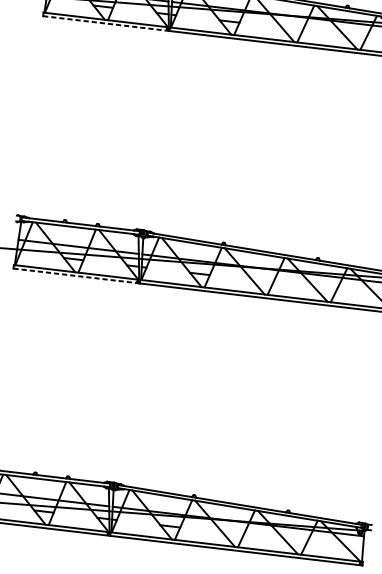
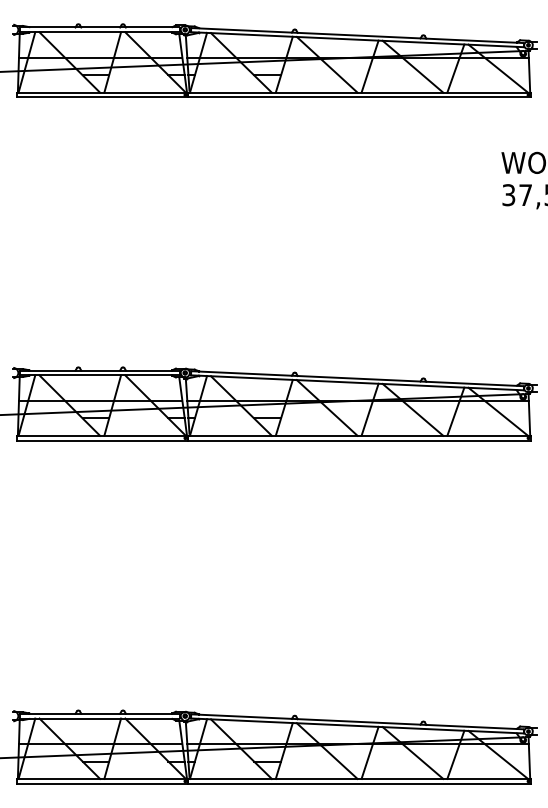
line: (106, 23) -> (102, 97), dashed -> solid
line: (76, 275) -> (102, 440), dashed -> solid

